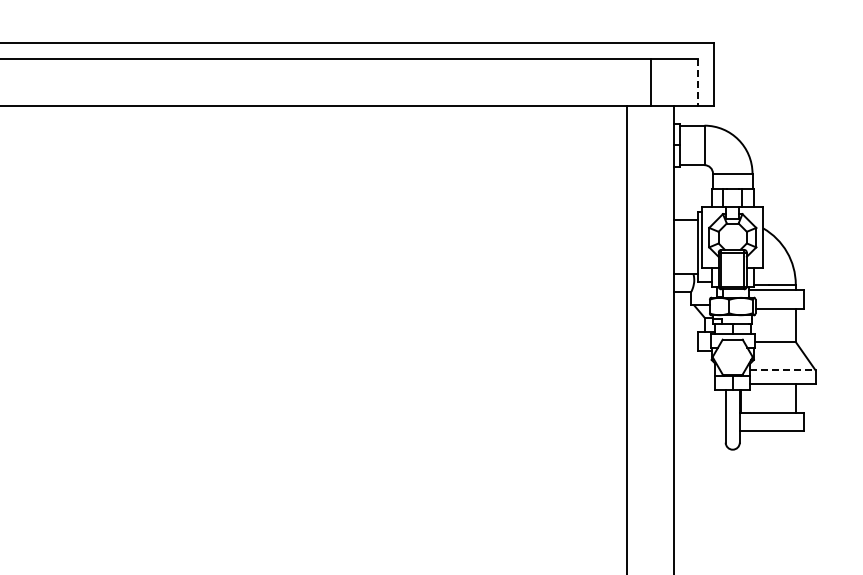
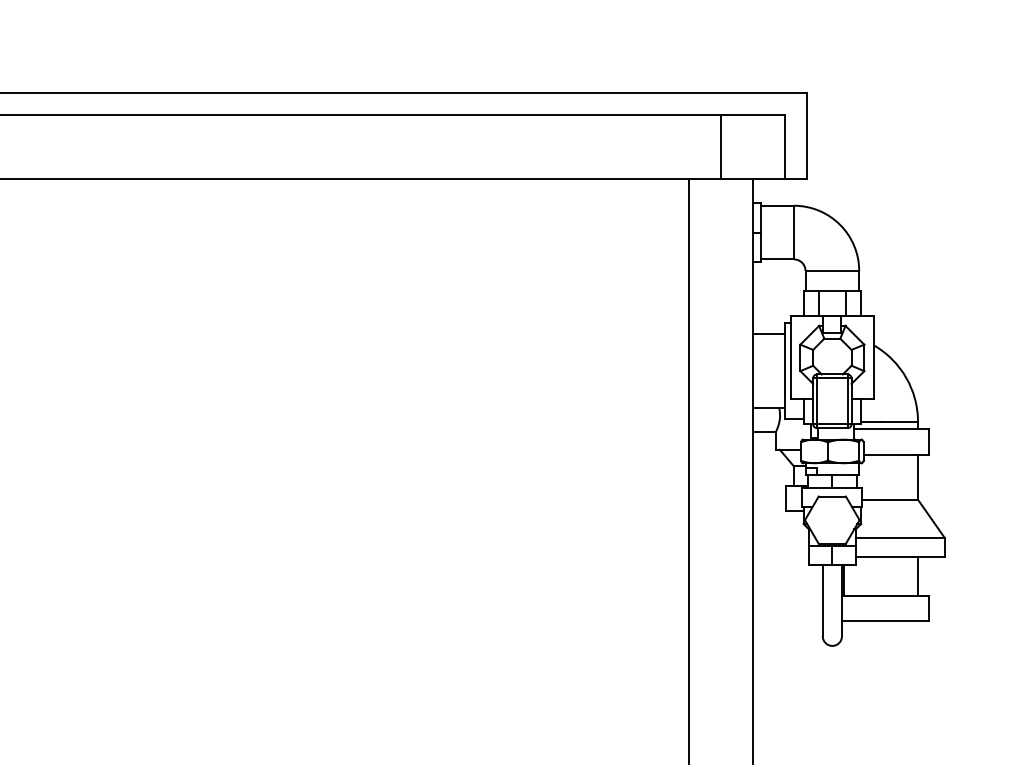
line: (697, 82) -> (784, 147), dashed -> solid
line: (782, 370) -> (899, 538), dashed -> solid

